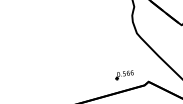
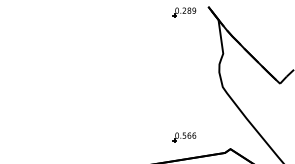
part: (124, 75) -> (184, 137), moved

